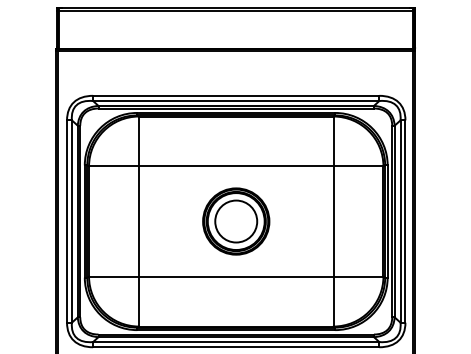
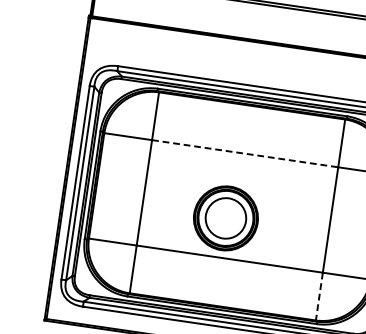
line: (236, 166) -> (245, 153), solid -> dashed
part: (236, 221) -> (226, 218), moved
line: (333, 301) -> (319, 296), solid -> dashed

